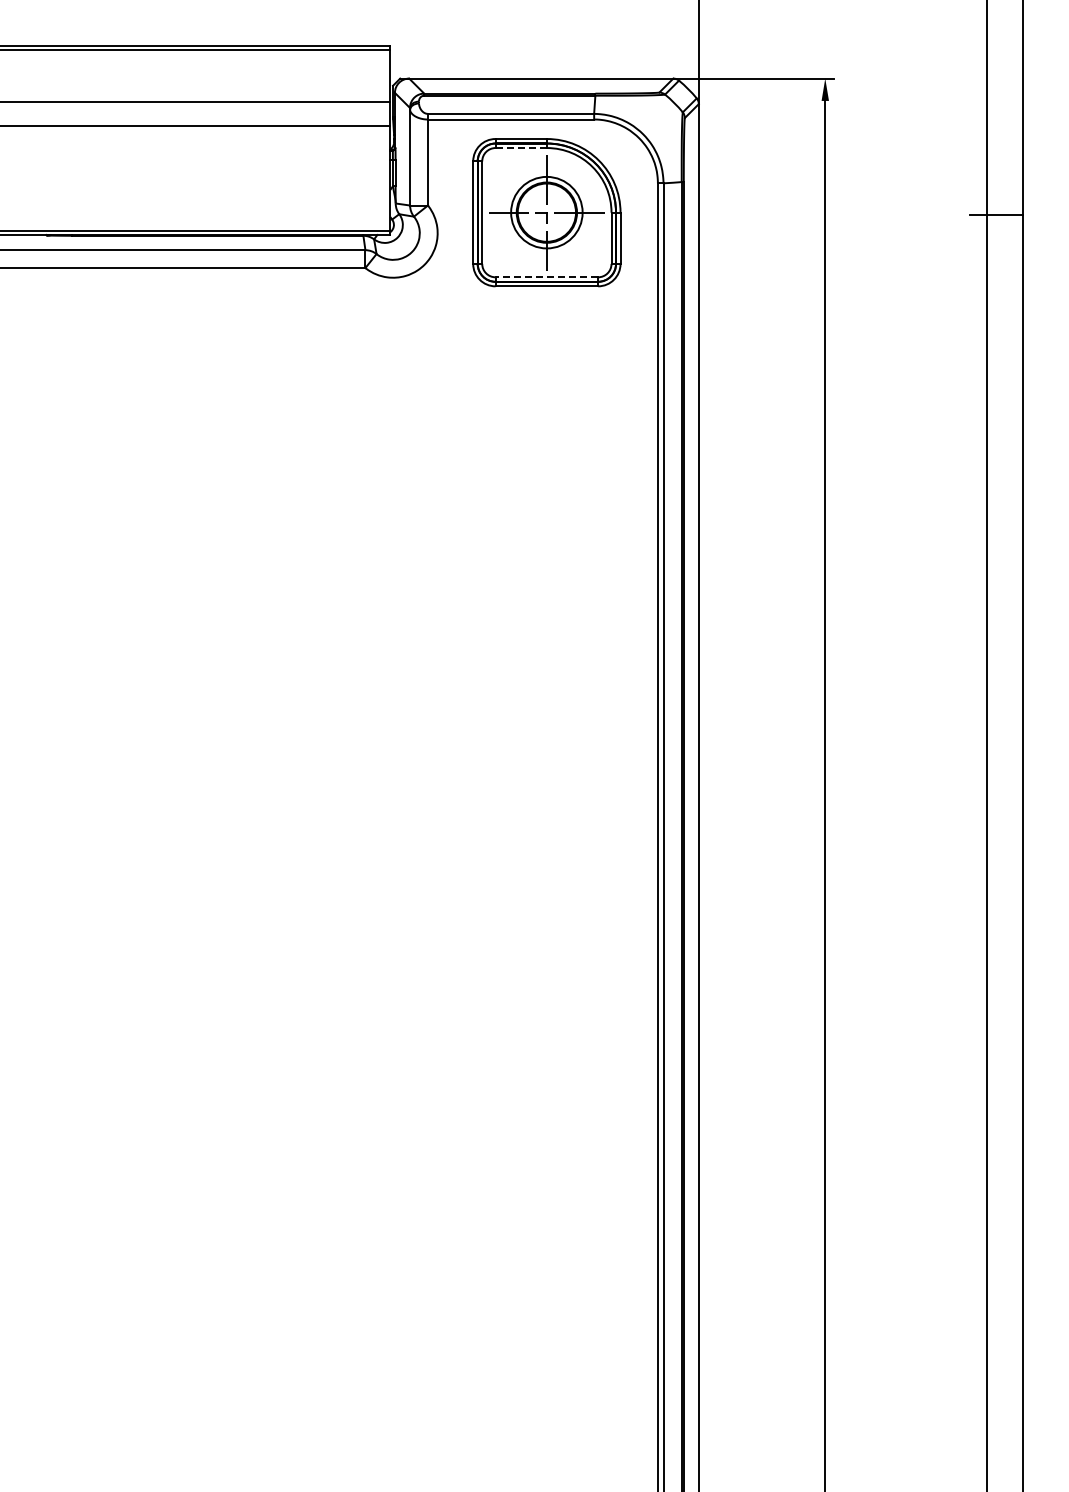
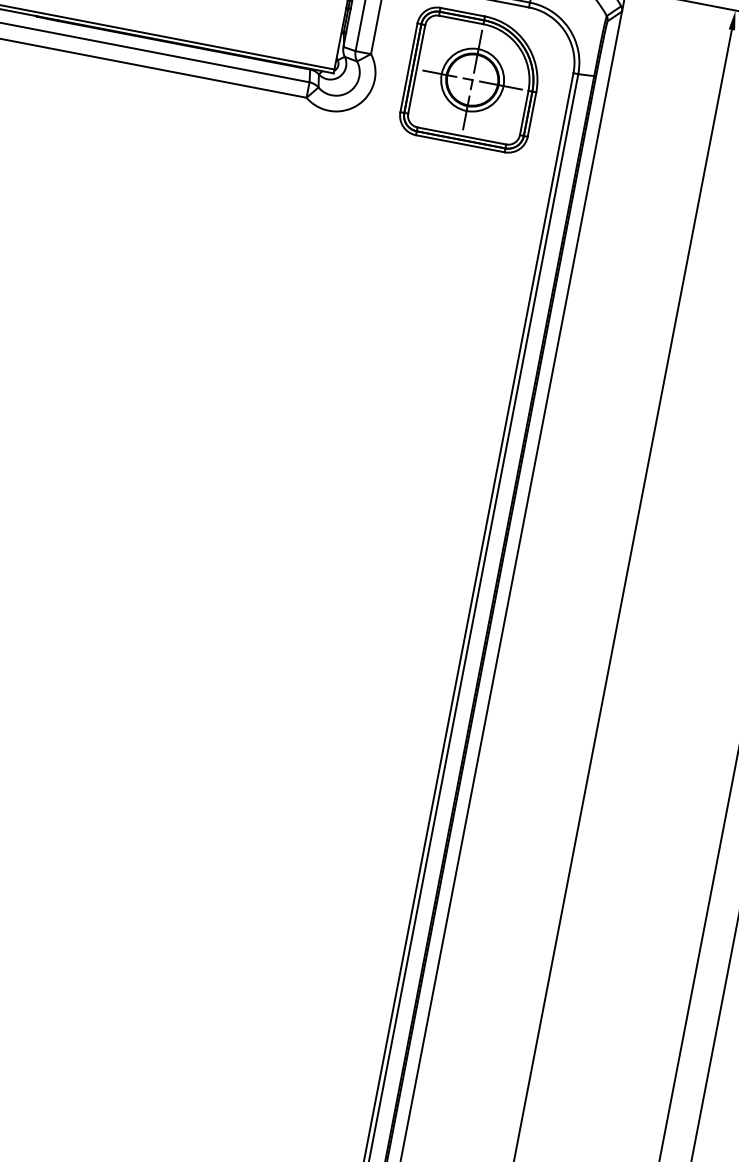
line: (521, 148) -> (461, 20), dashed -> solid
line: (546, 277) -> (461, 136), dashed -> solid

